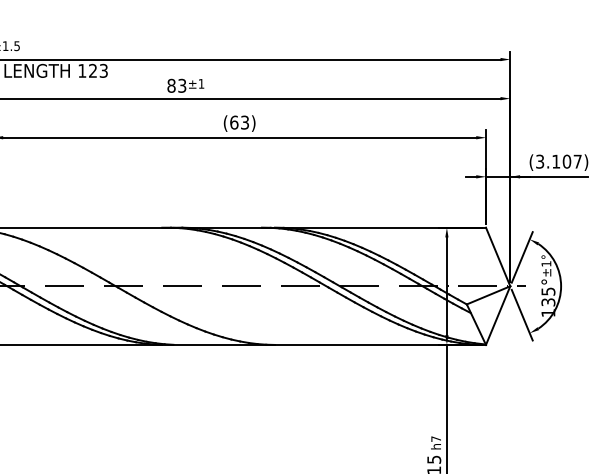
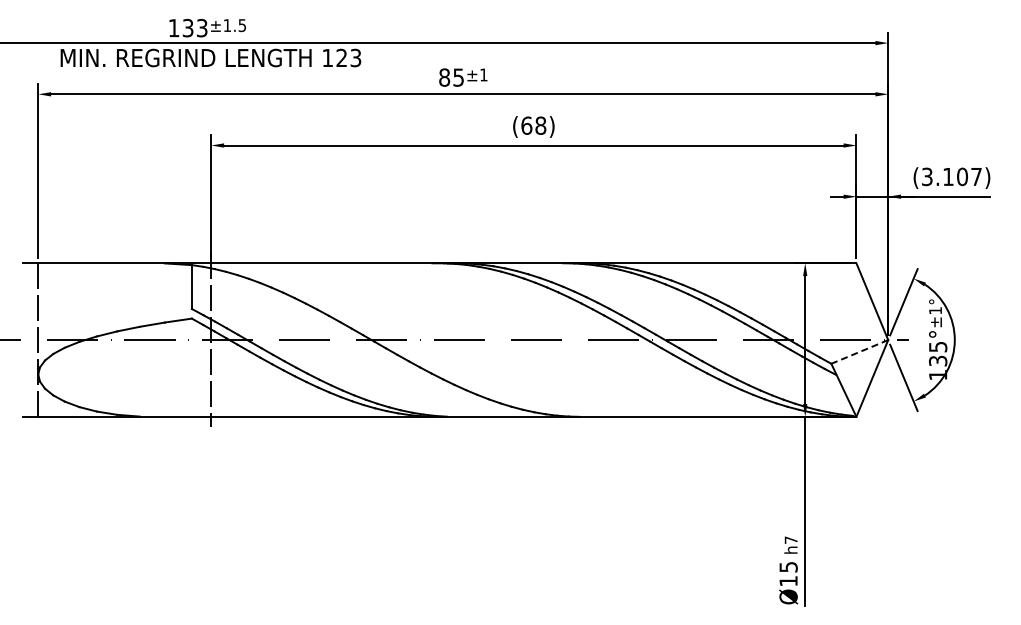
text: (182, 85) -> (458, 76), 83 -> 85
text: (244, 122) -> (540, 125), (63) -> (68)
line: (488, 295) -> (859, 351), solid -> dashed

